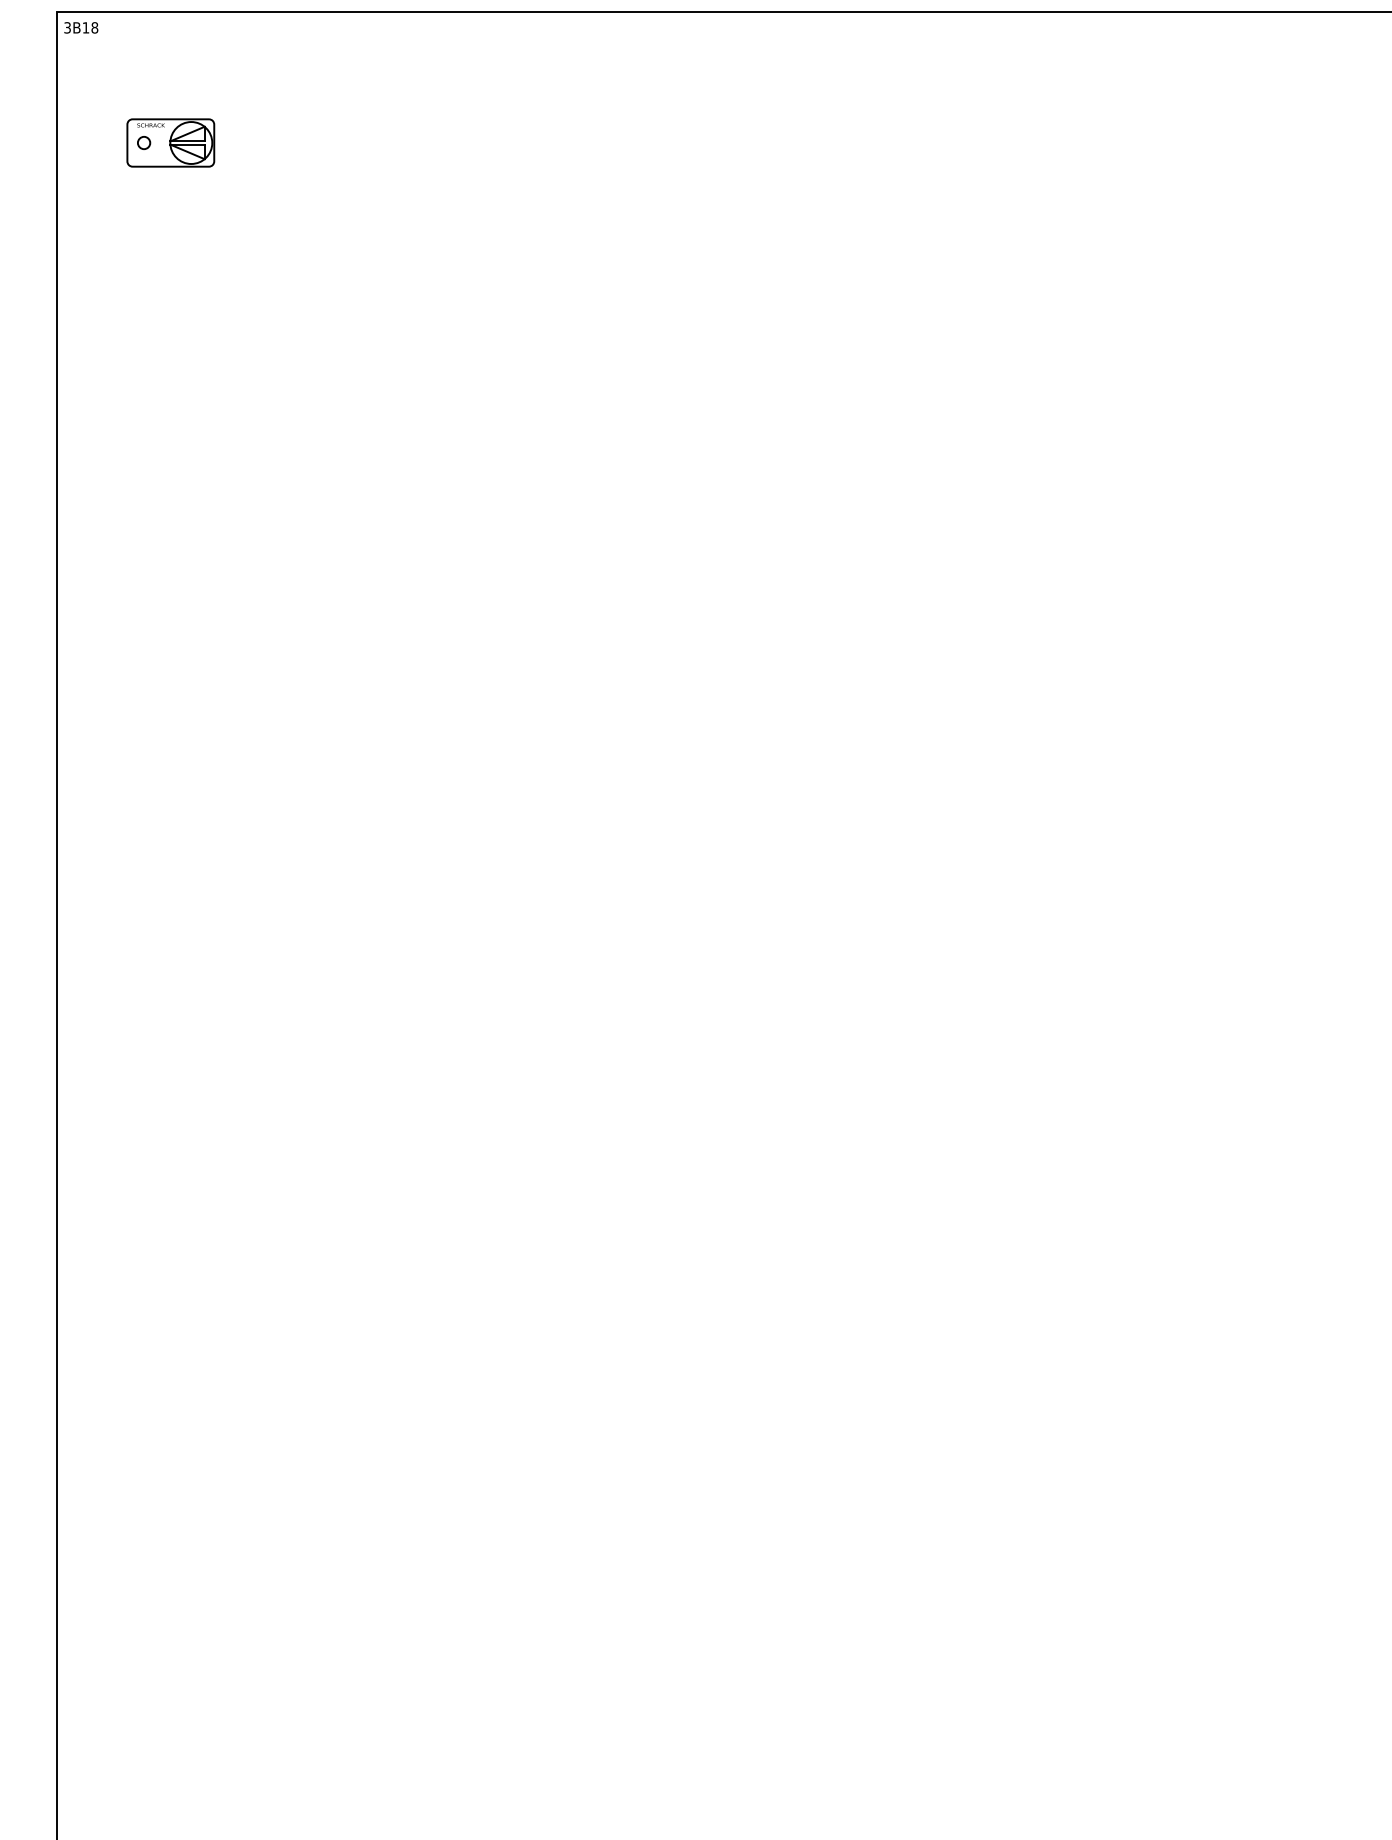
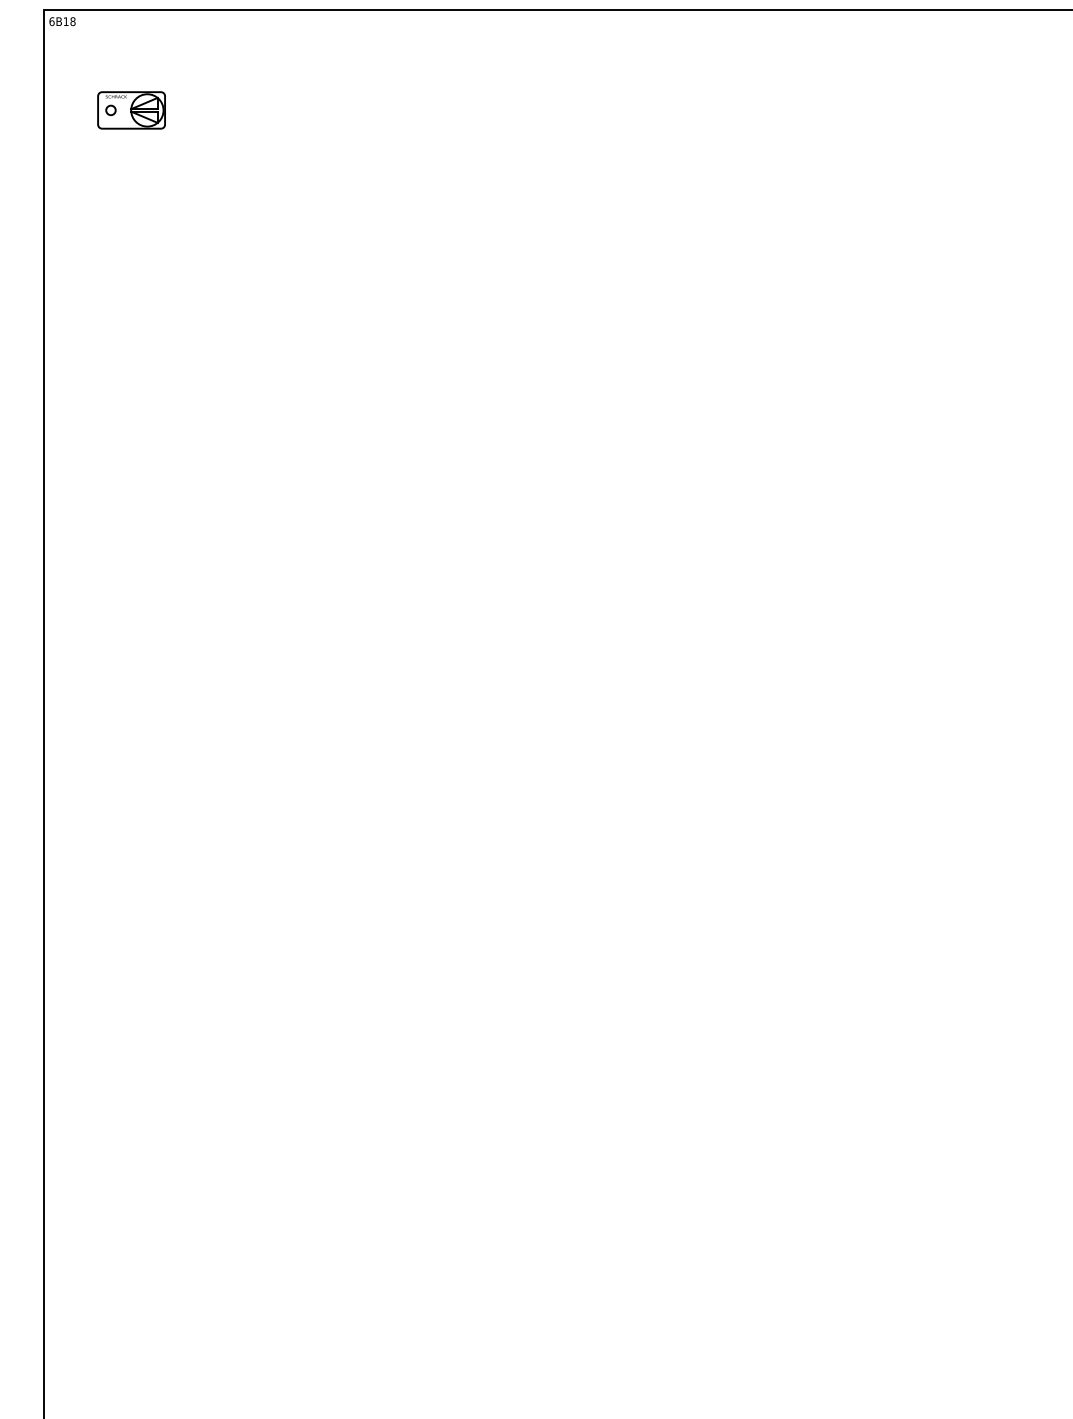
text: (67, 27) -> (51, 21), 3B18 -> 6B18

